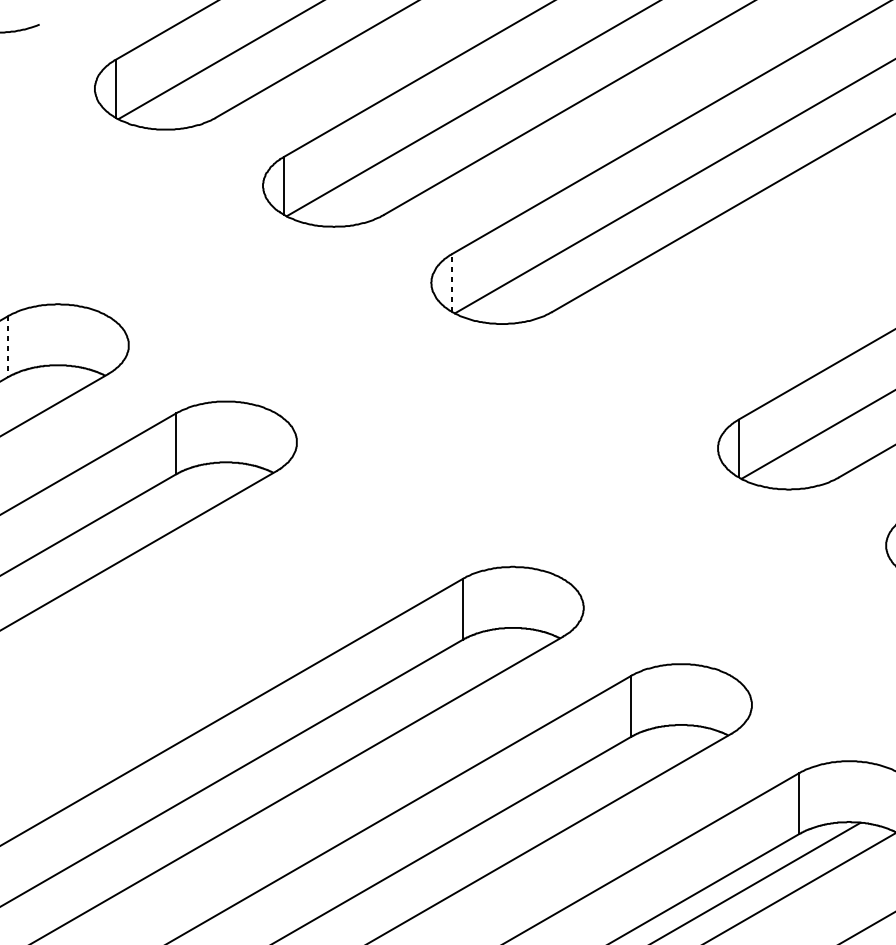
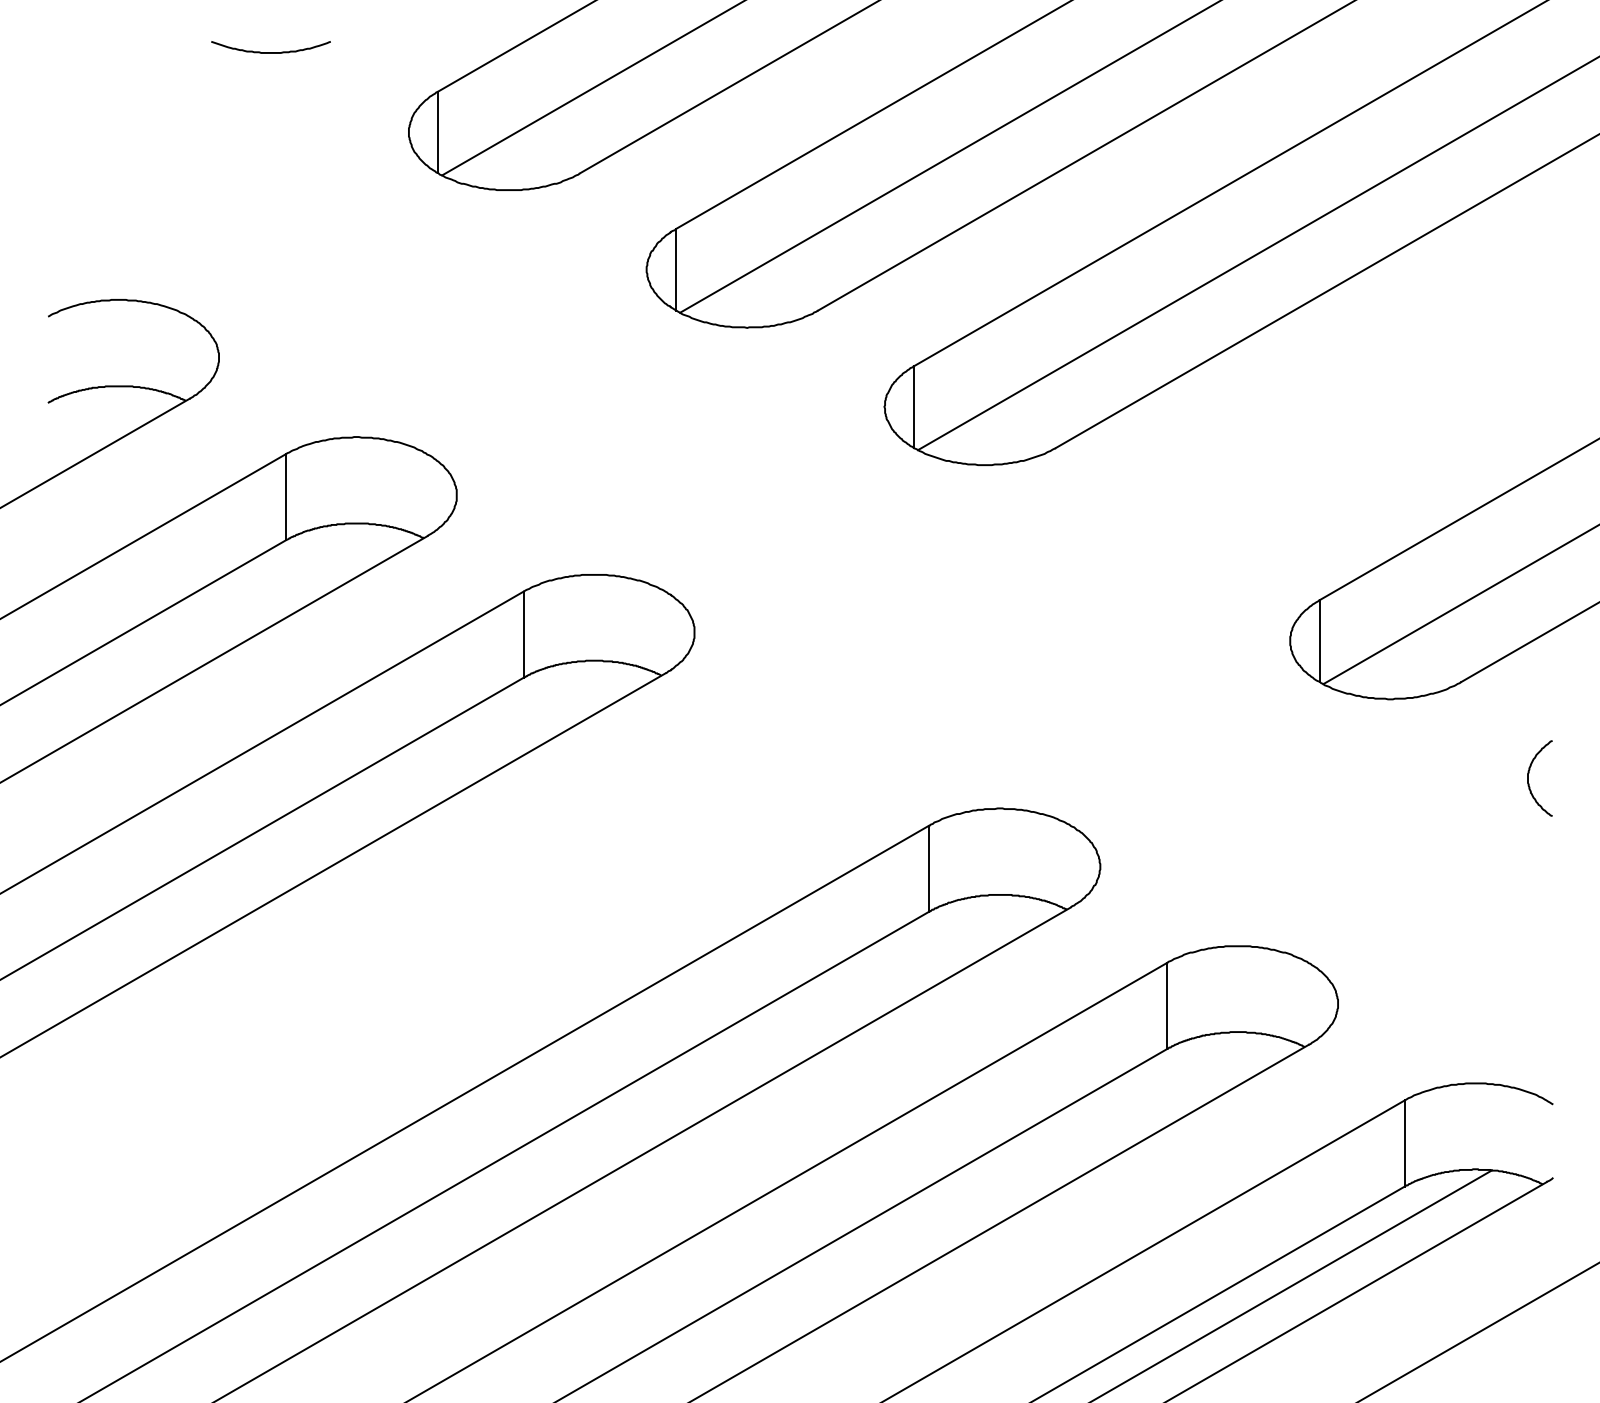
line: (452, 283) -> (914, 407), dashed -> solid
line: (7, 346) -> (285, 497), dashed -> solid

